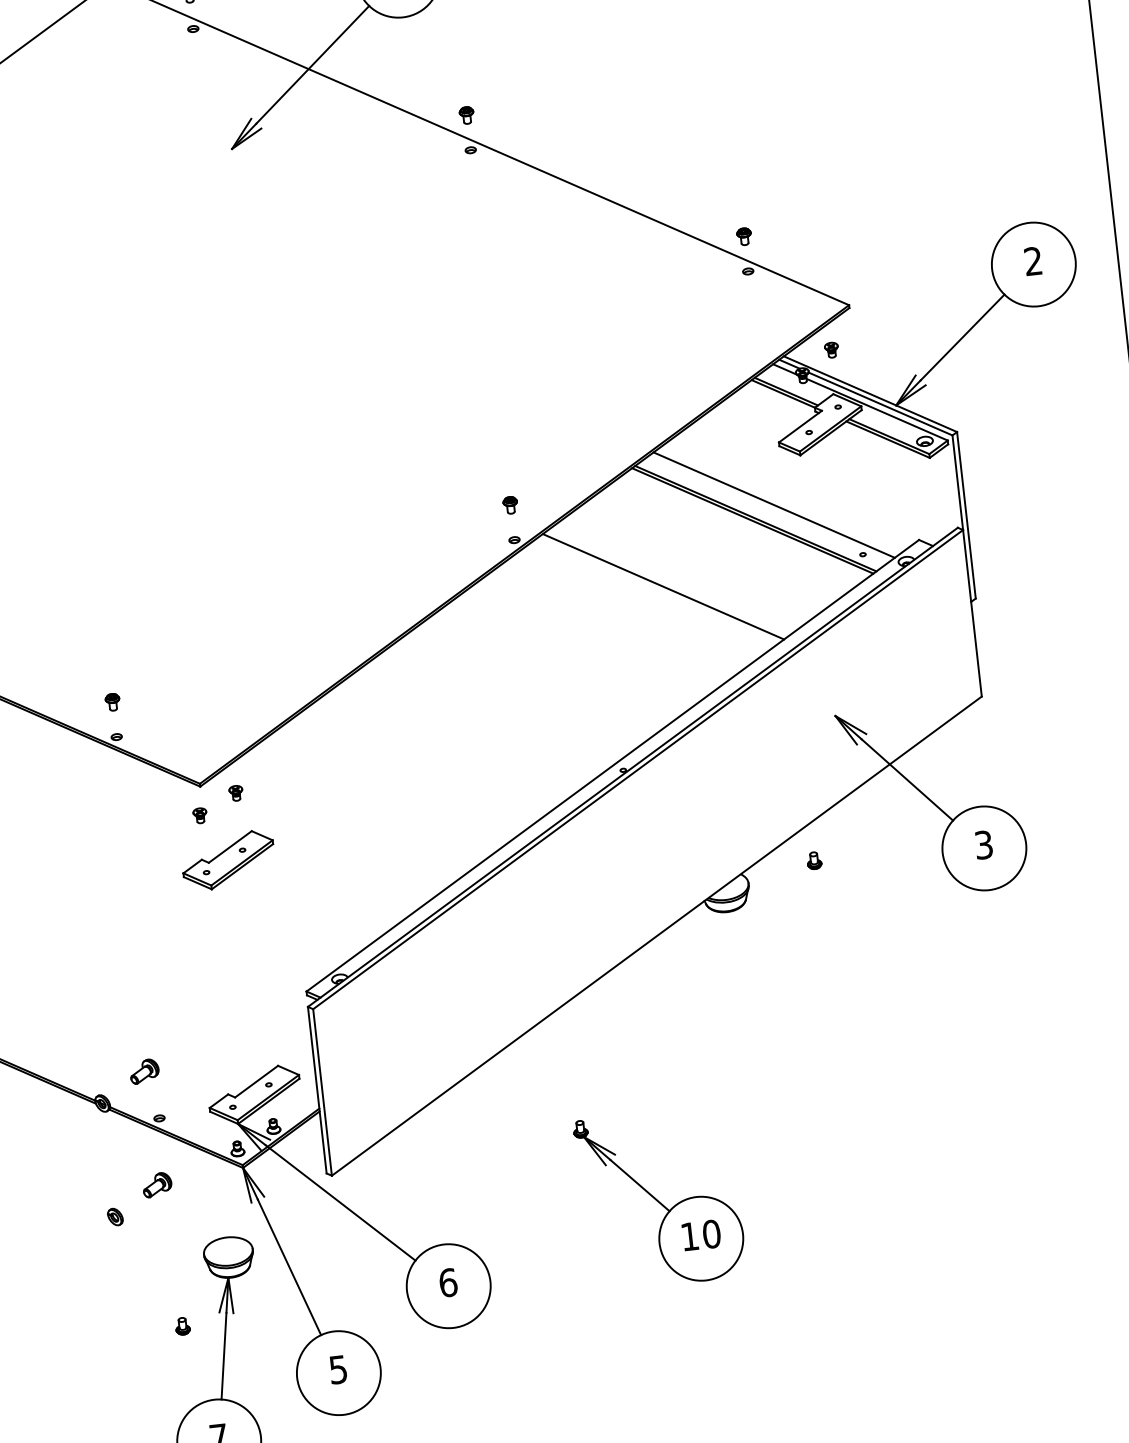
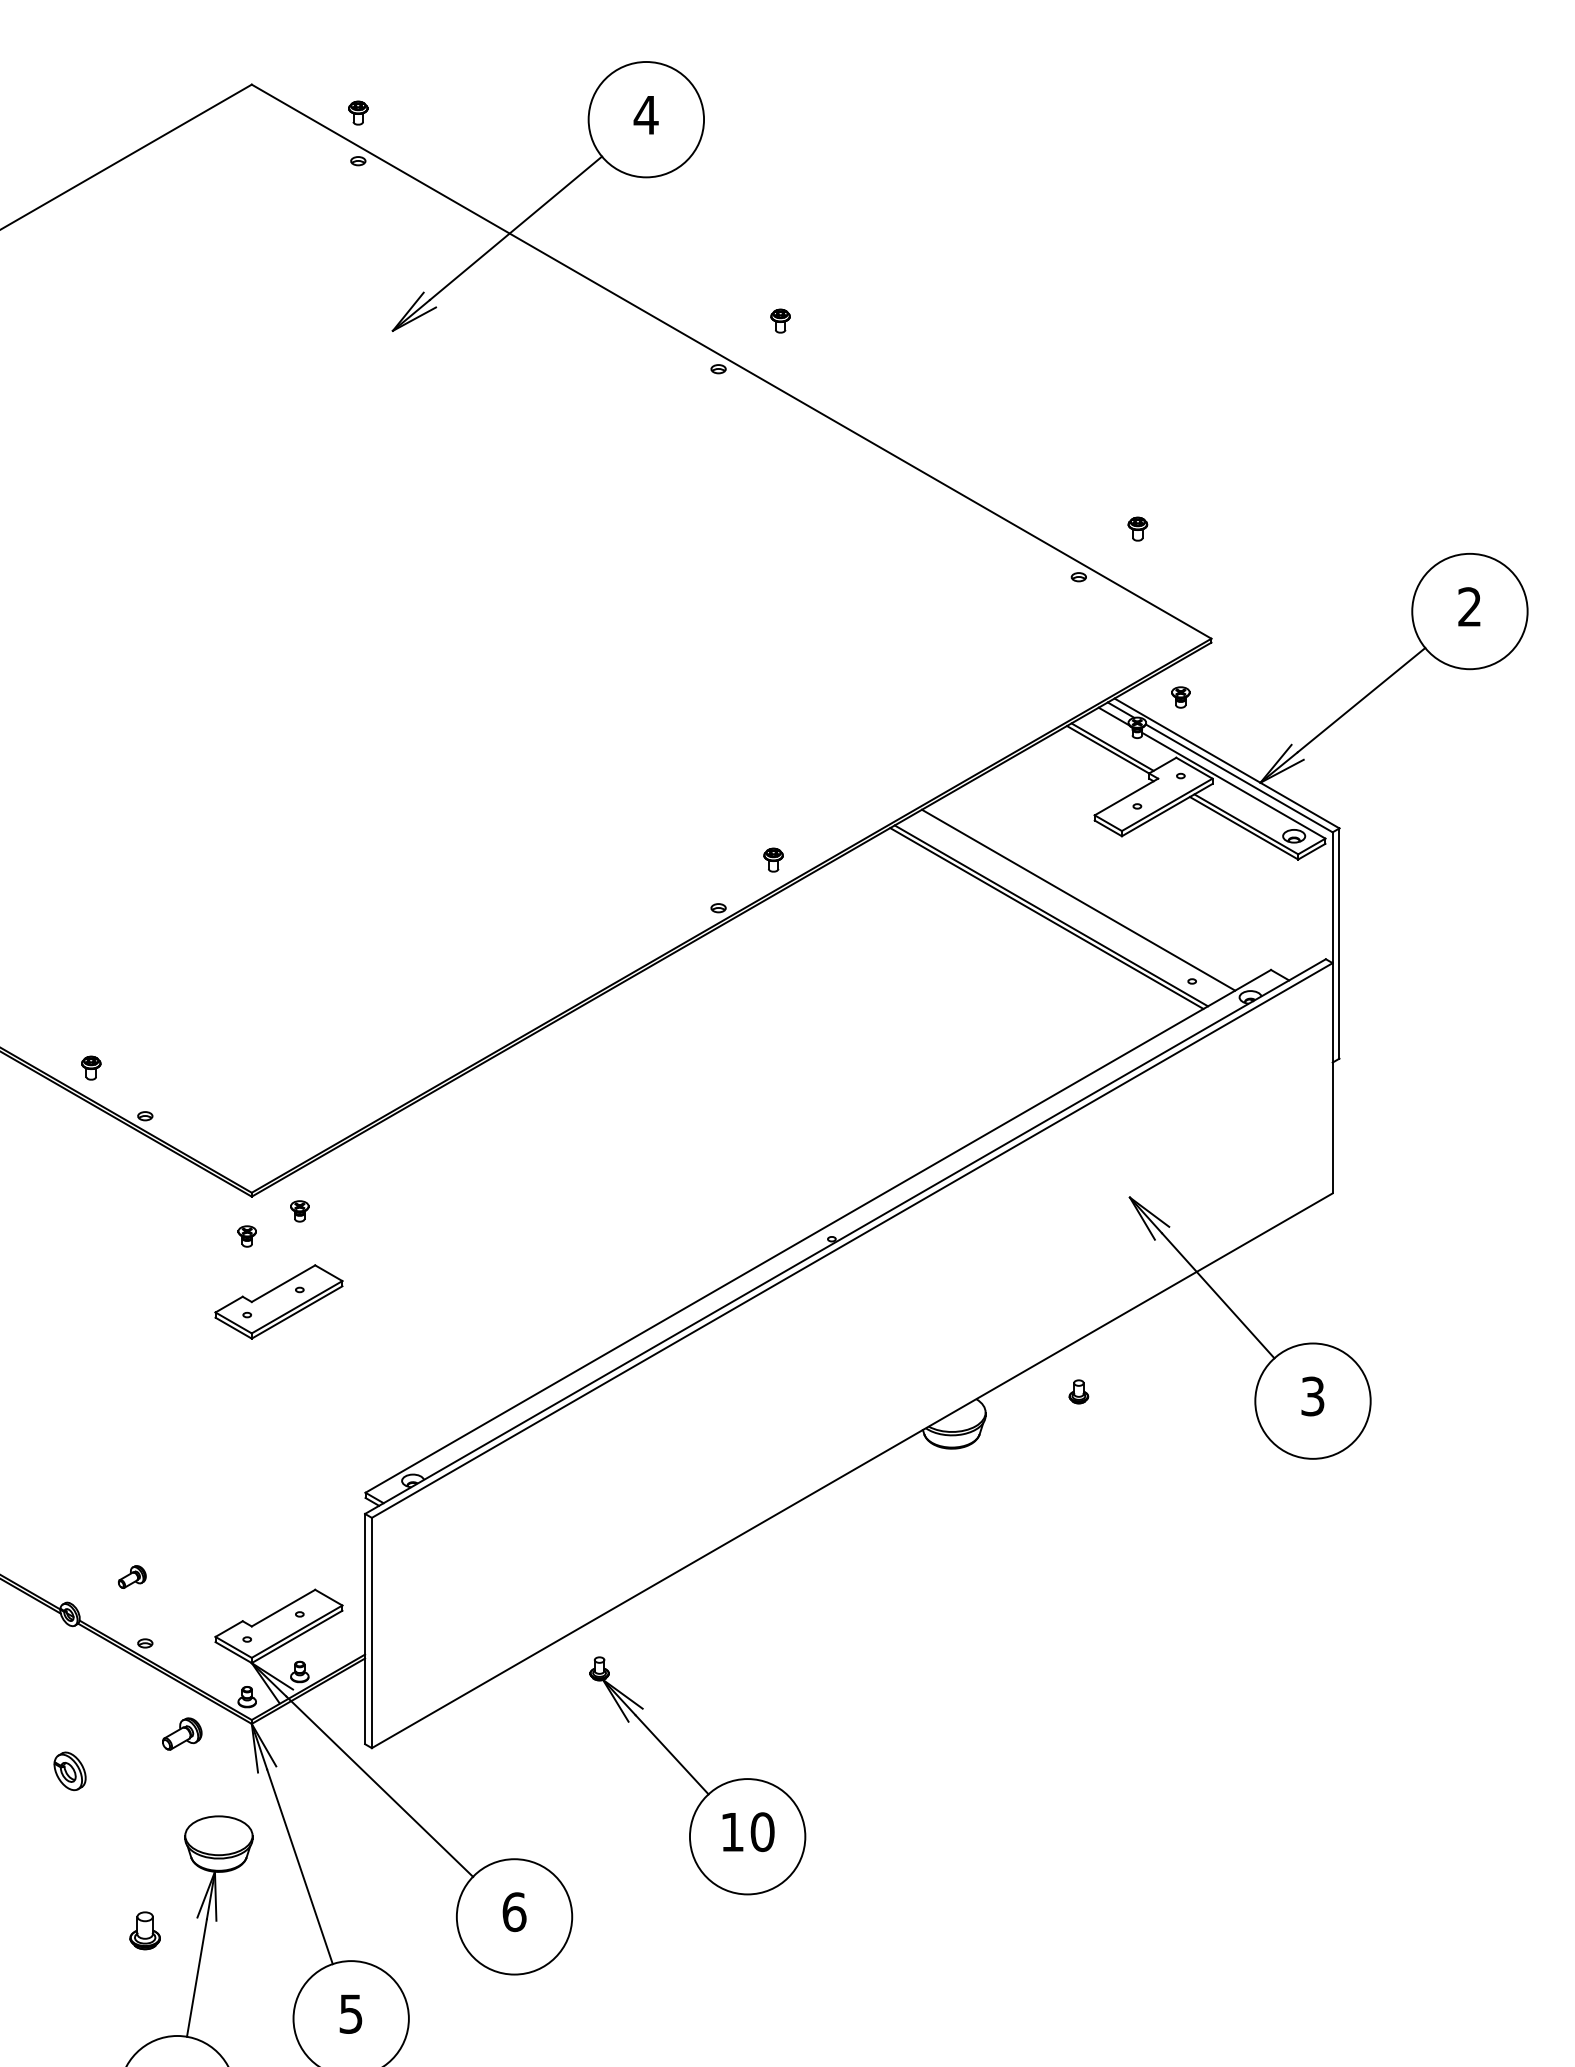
part: (466, 115) -> (780, 320), moved
part: (744, 236) -> (1137, 528), moved
part: (510, 504) -> (773, 859), moved
line: (663, 586) -> (914, 994), removed
part: (112, 701) -> (91, 1067), moved
part: (144, 1071) -> (132, 1576), size x0.7
part: (157, 1184) -> (182, 1733), moved
part: (660, 1198) -> (697, 1775), moved
part: (115, 1217) -> (69, 1771), size x1.6
part: (182, 1326) -> (145, 1930), size x1.6

